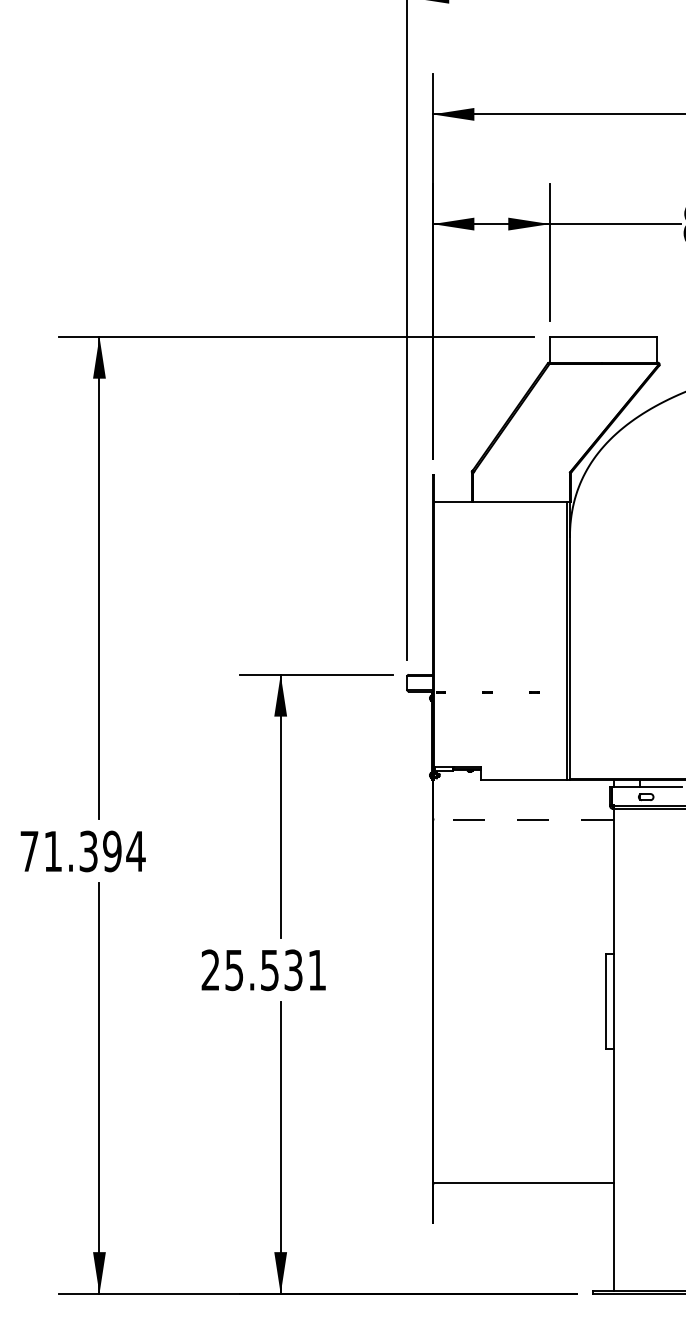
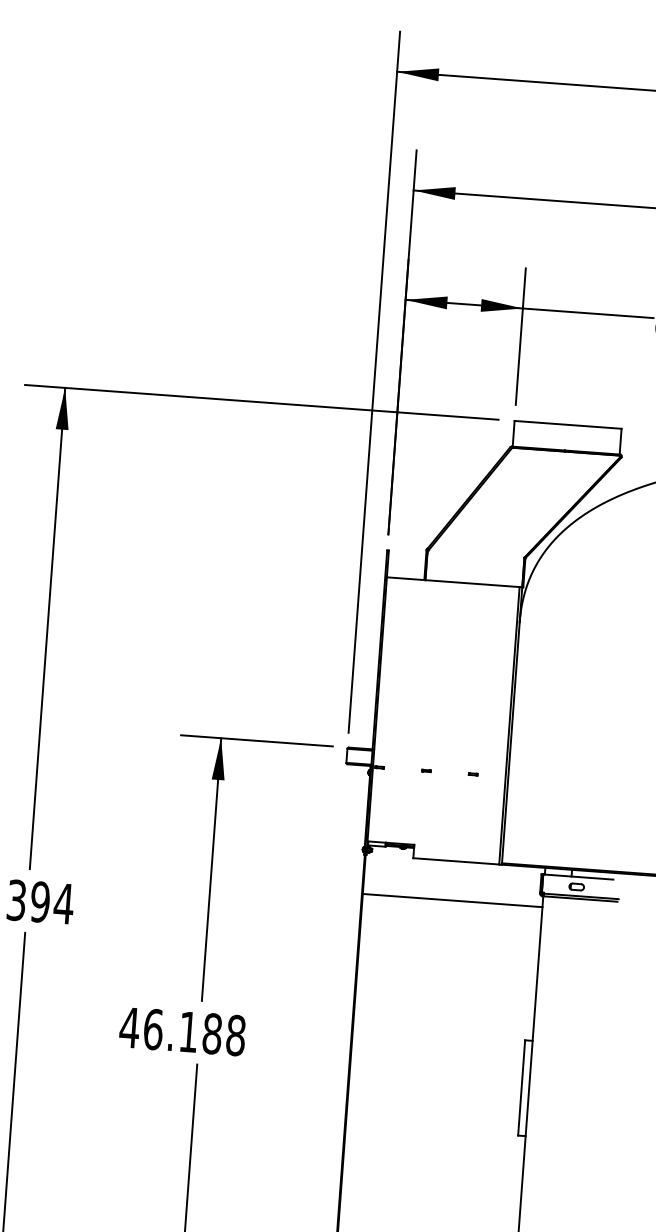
line: (522, 819) -> (451, 900), dashed -> solid
text: (263, 970) -> (182, 1031), 25.531 -> 46.188

